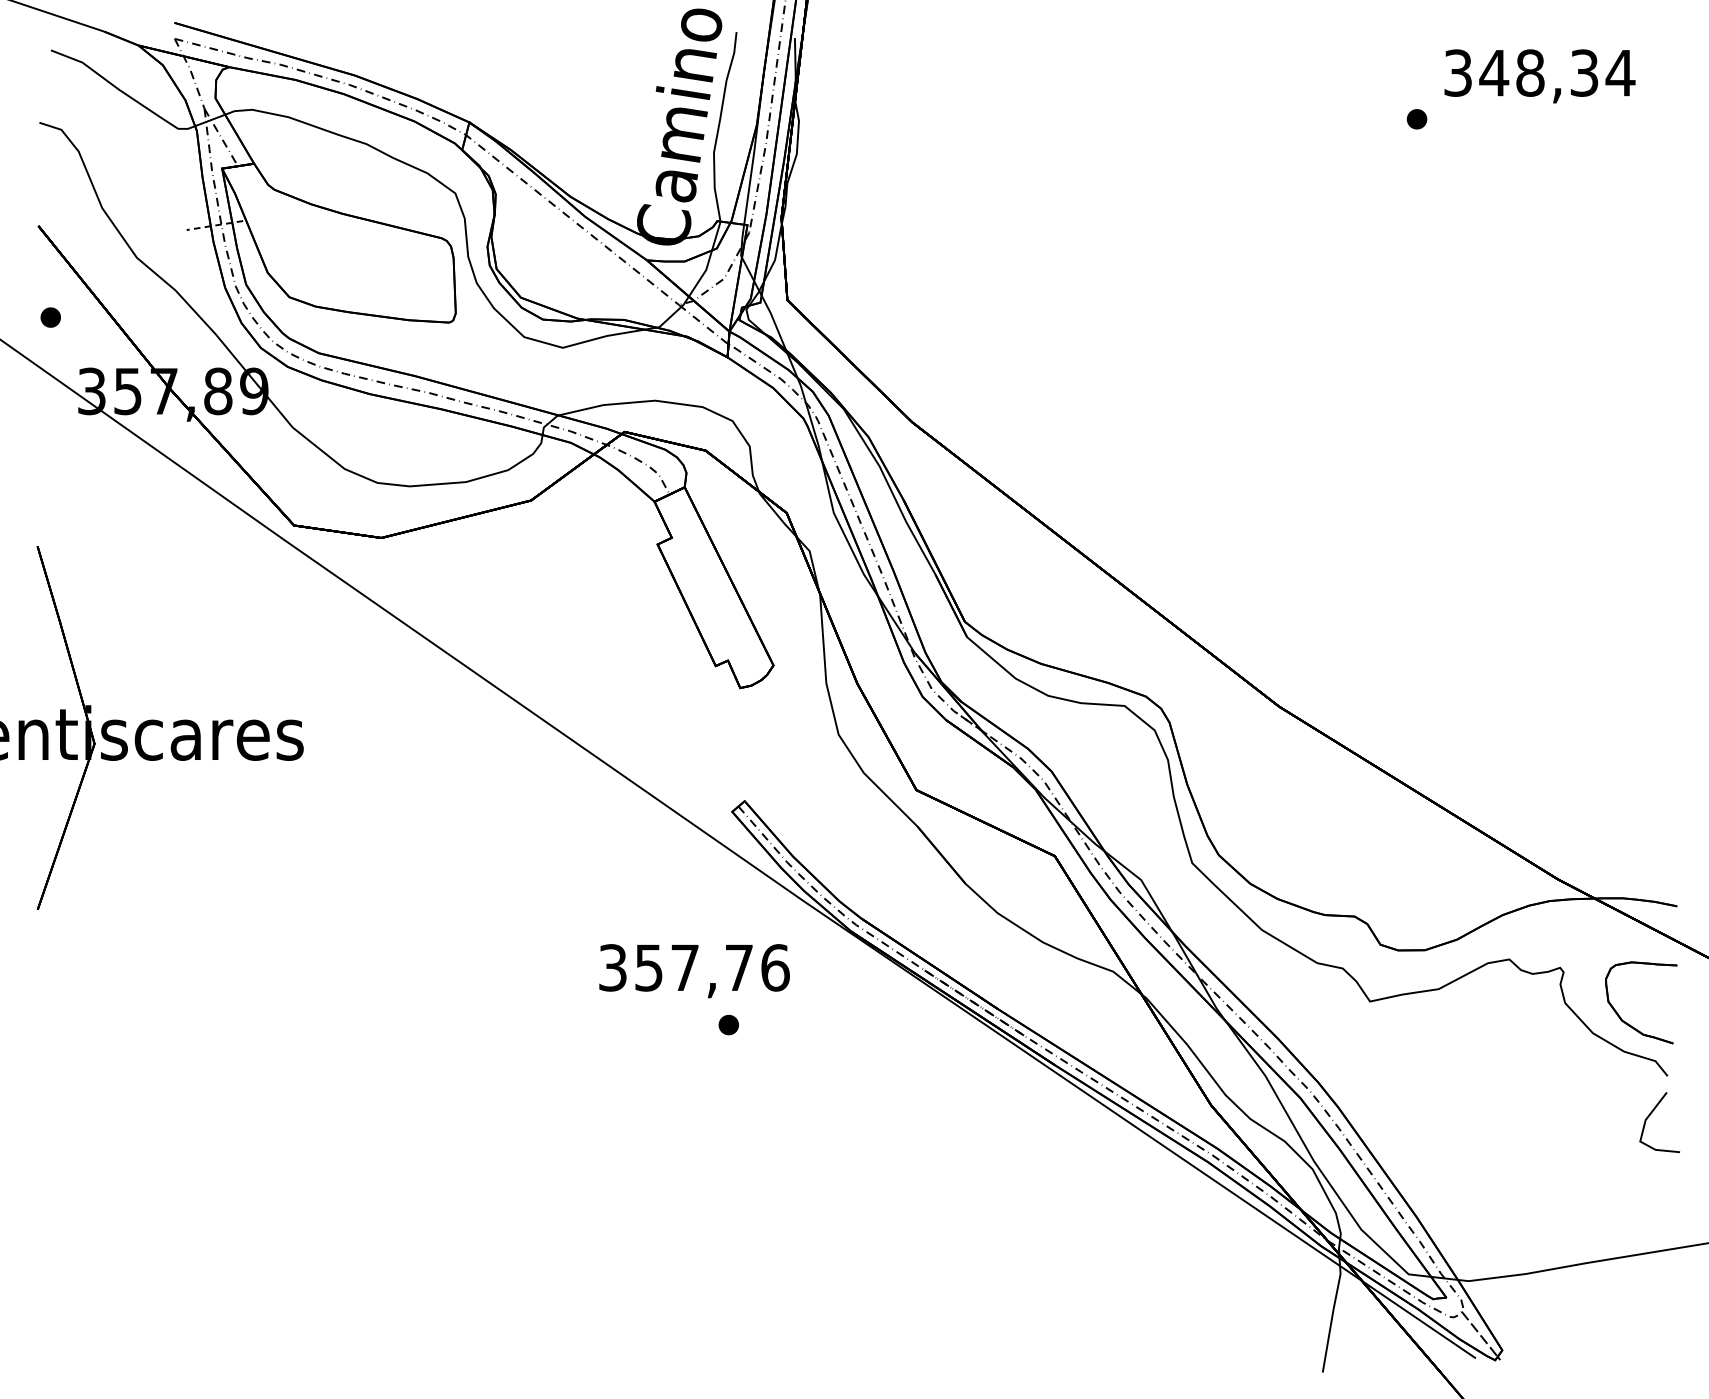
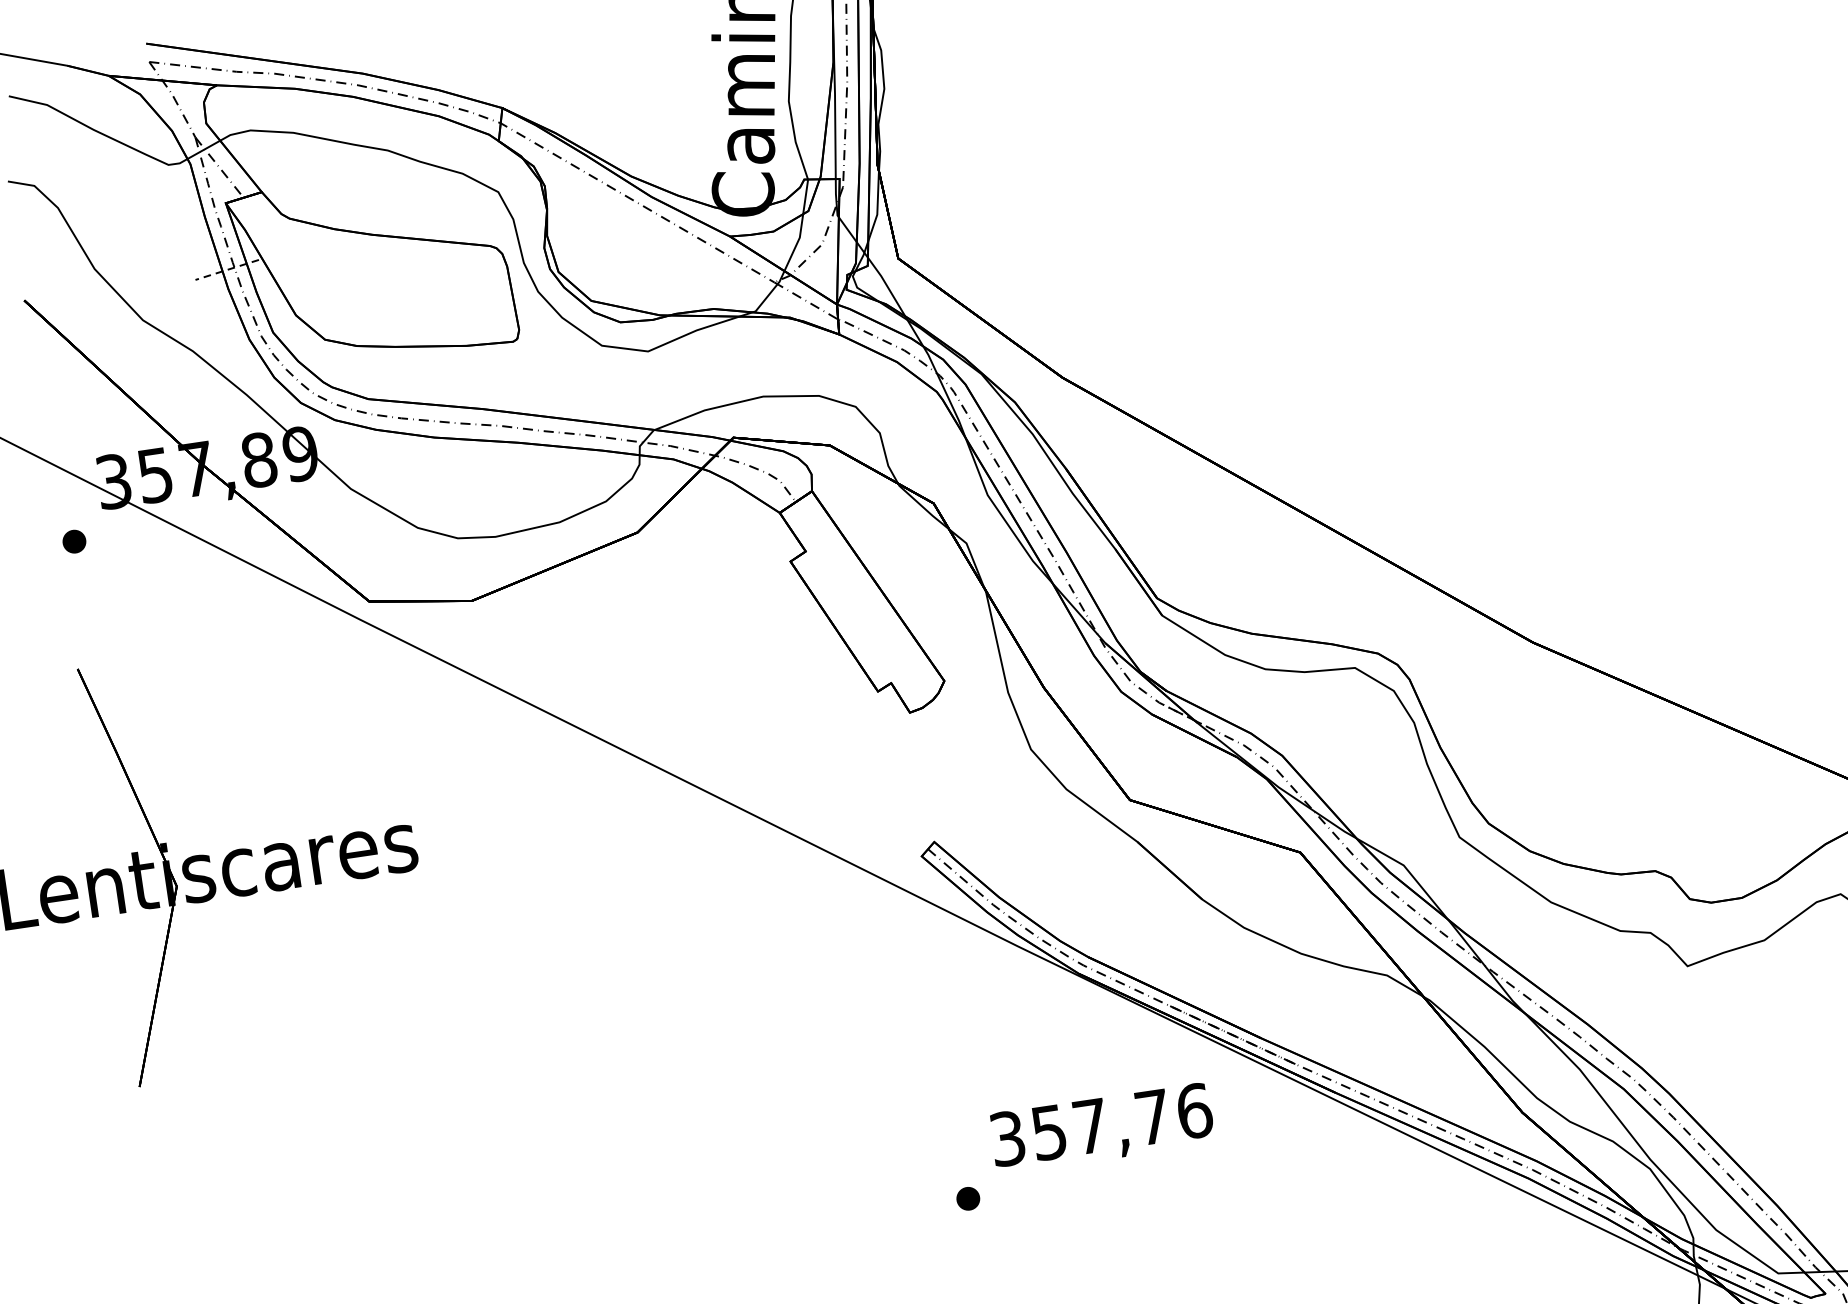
part: (50, 317) -> (74, 541), moved
text: (694, 971) -> (1102, 1129), moved
part: (728, 1024) -> (967, 1198), moved

